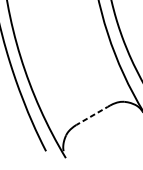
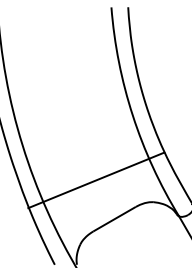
line: (79, 84) -> (96, 180), added
line: (93, 115) -> (114, 219), dashed -> solid

